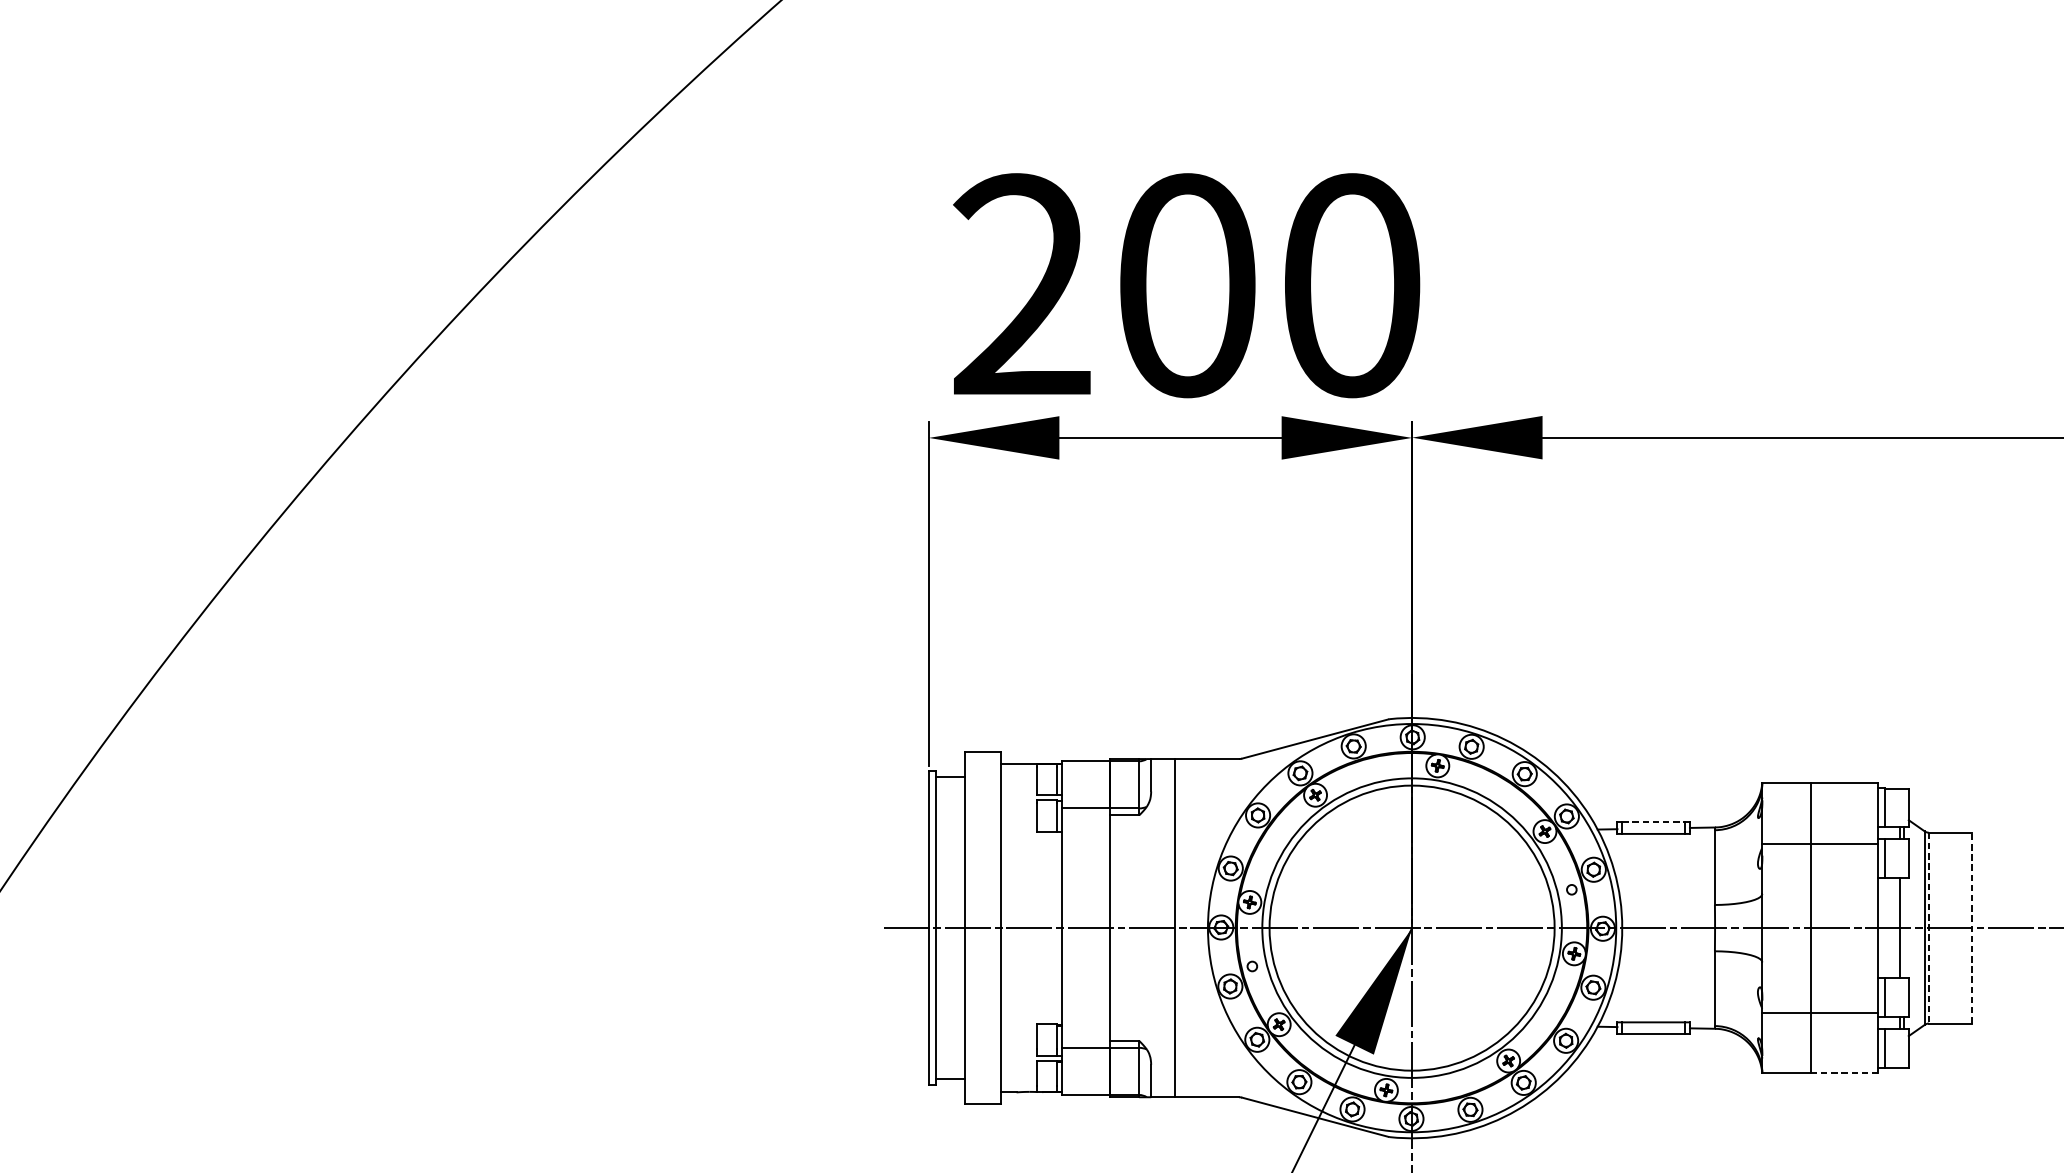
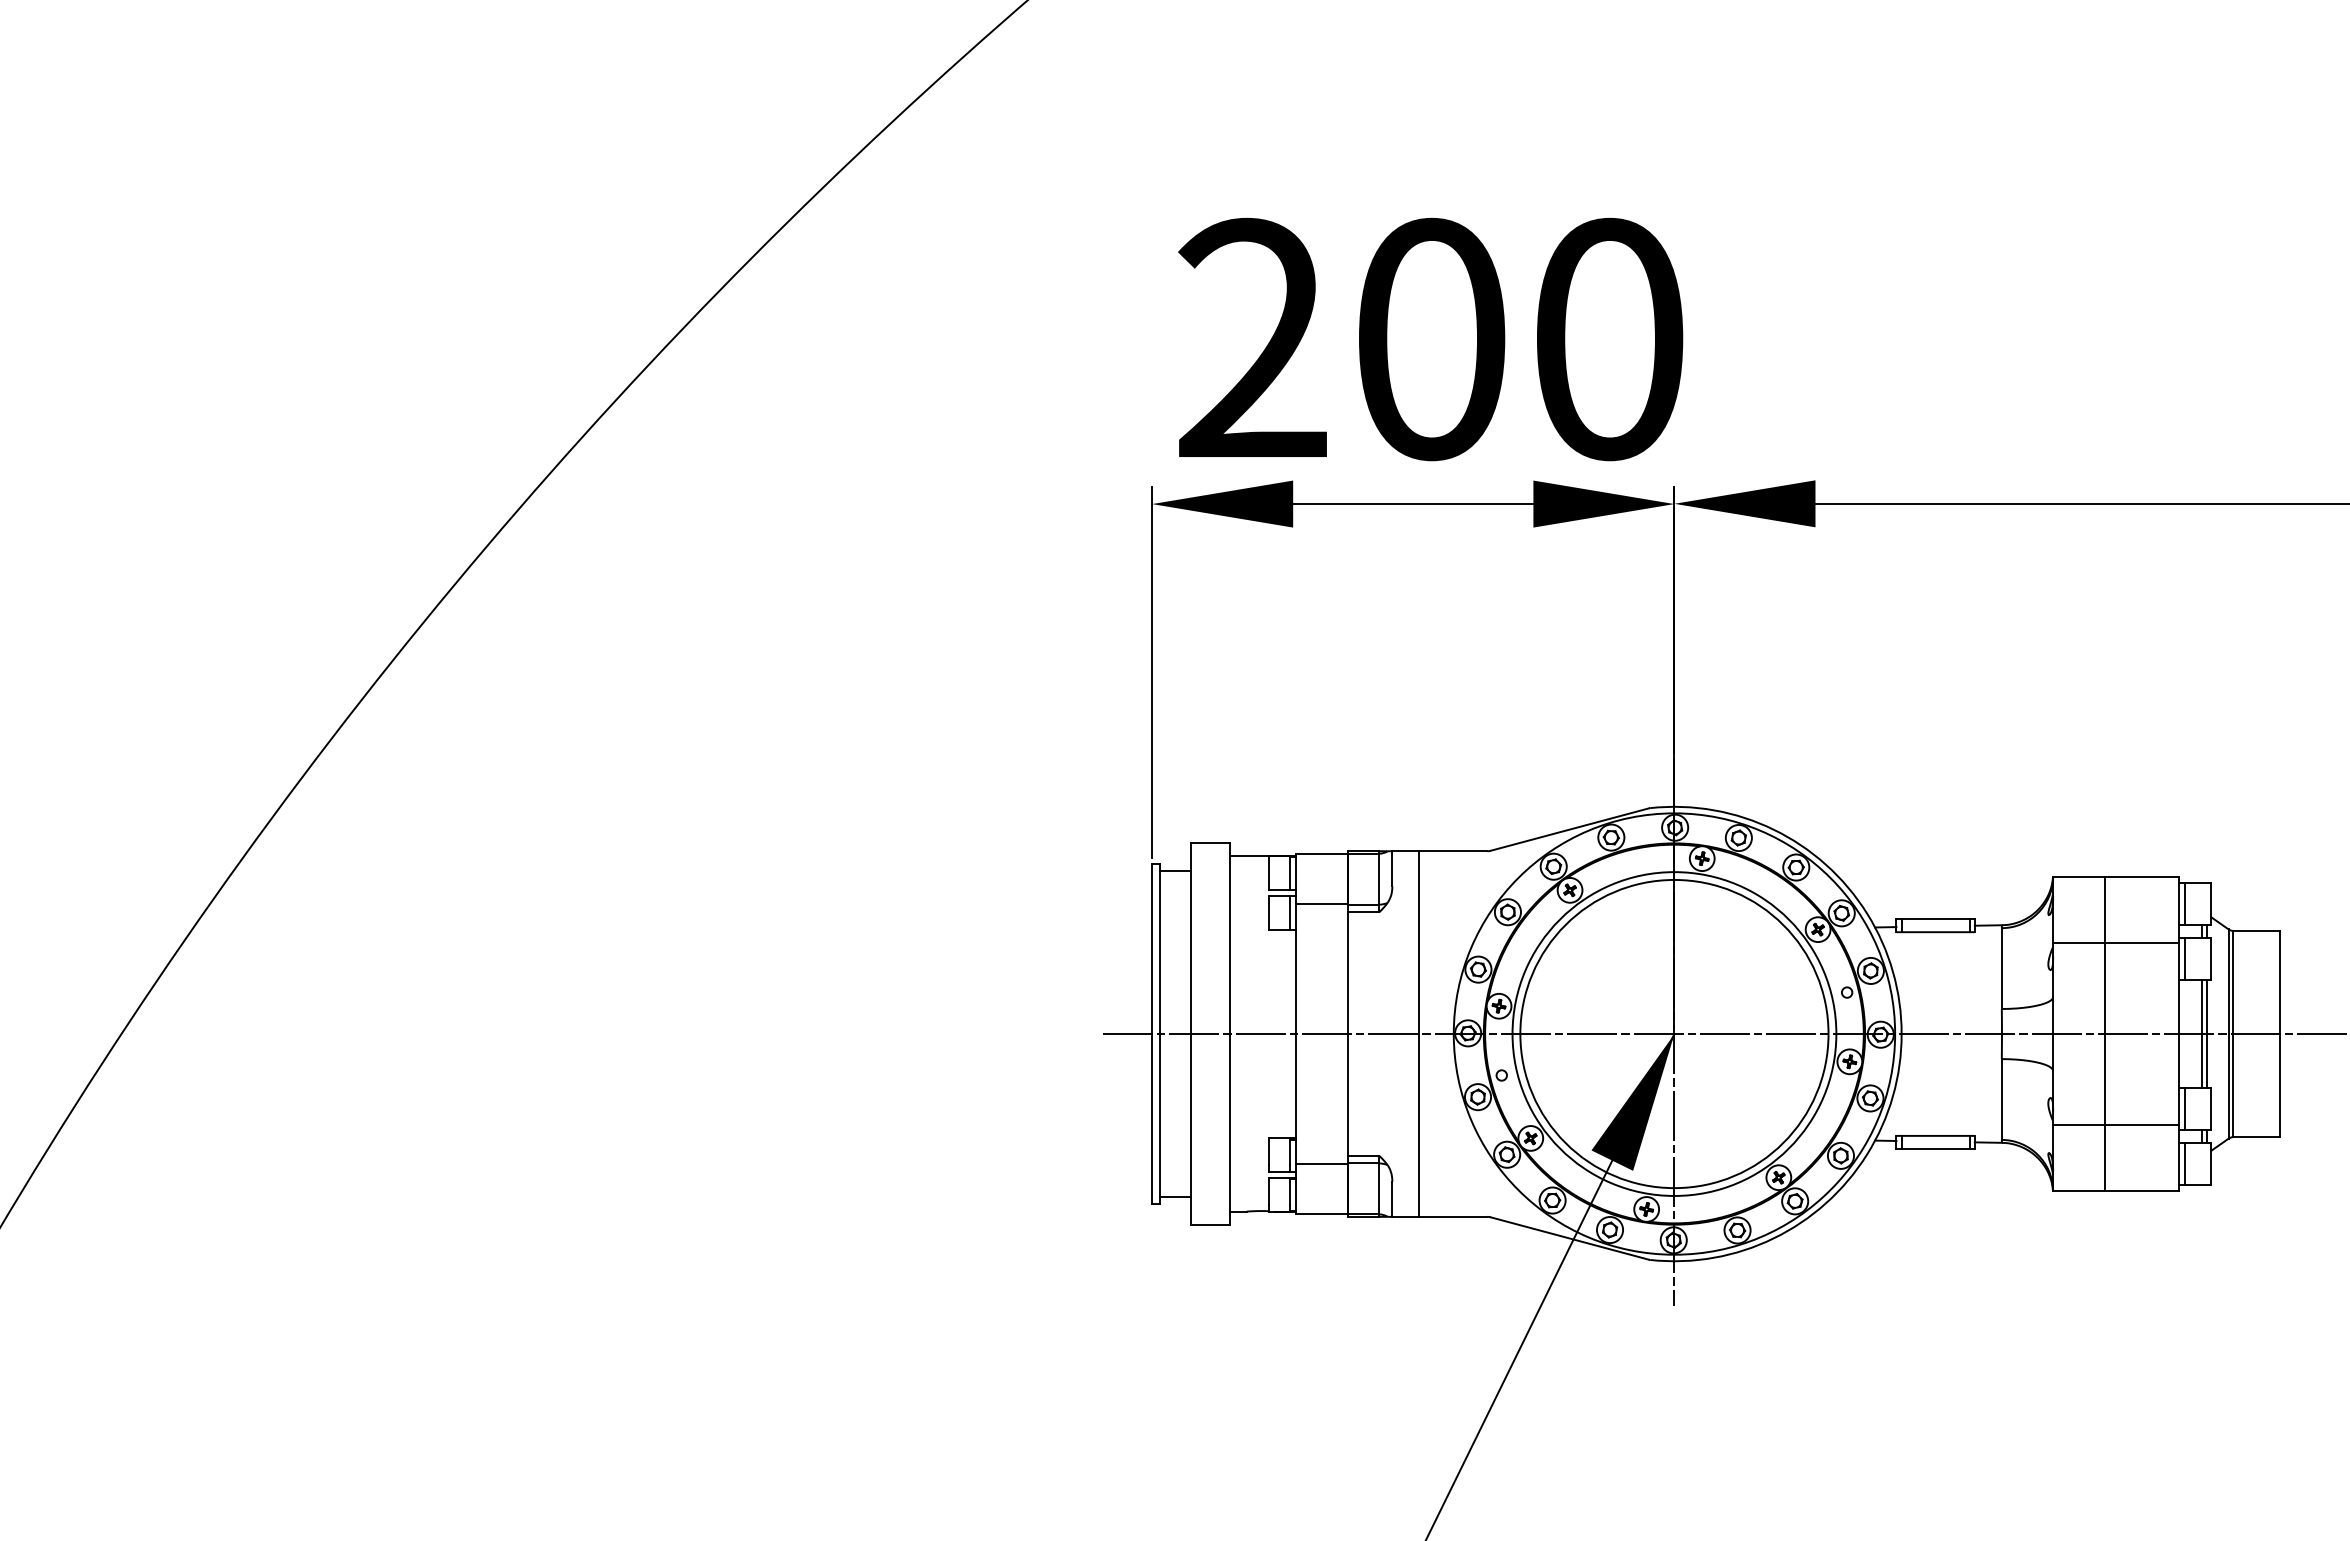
line: (1653, 822) -> (1935, 919), dashed -> solid
line: (1904, 927) -> (2206, 1033), added
line: (1971, 927) -> (2279, 1033), dashed -> solid
line: (1929, 928) -> (2233, 1034), dashed -> solid
line: (1844, 1072) -> (2141, 1190), dashed -> solid

